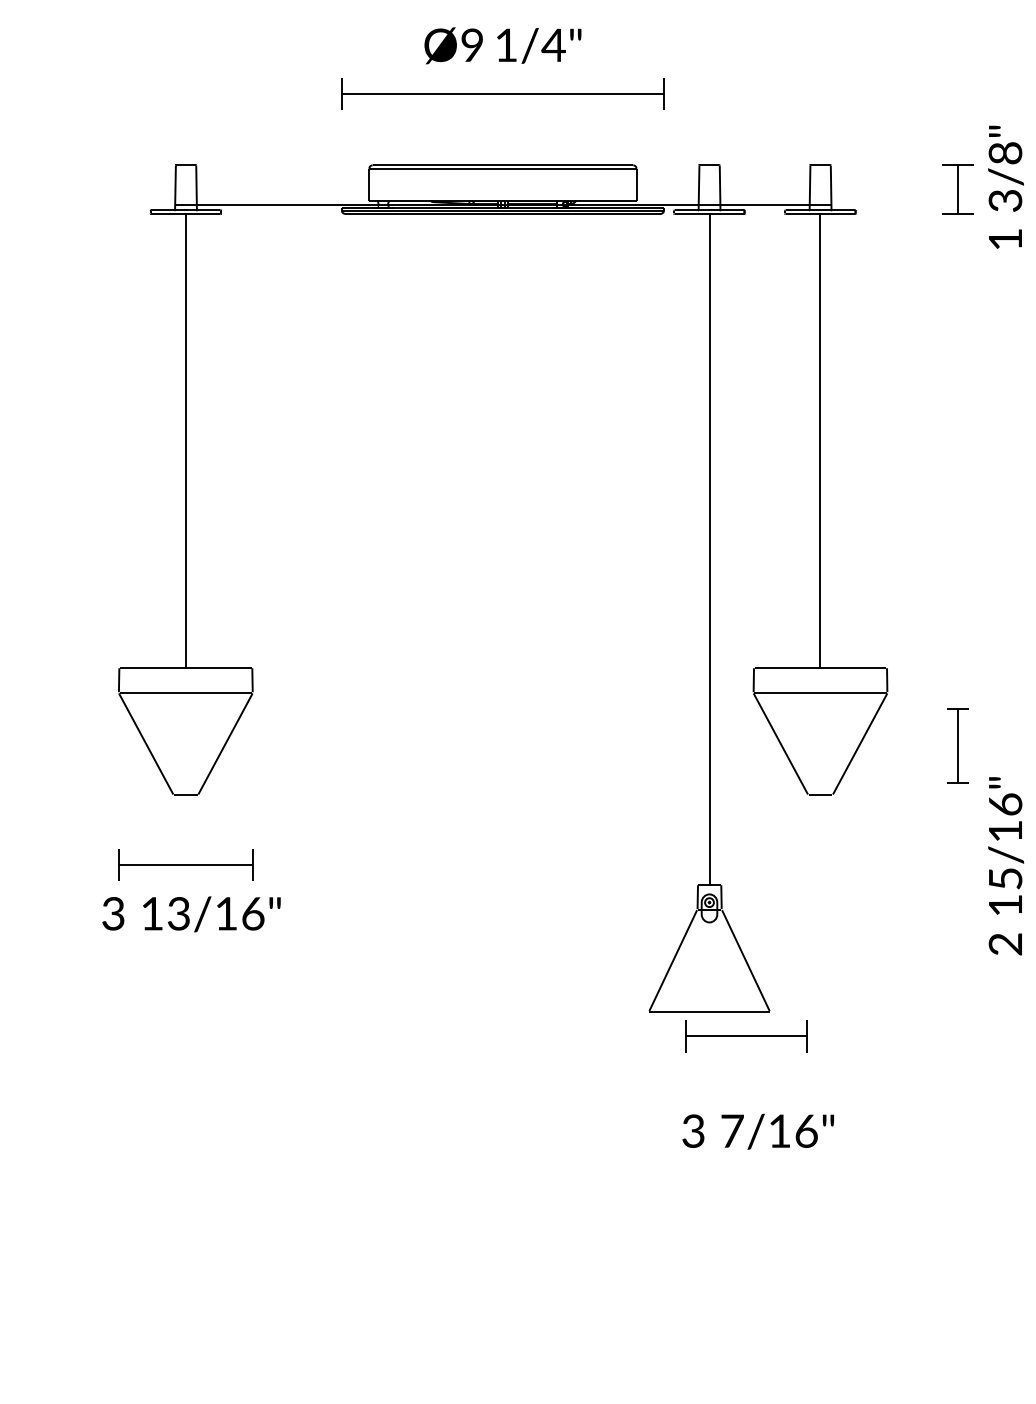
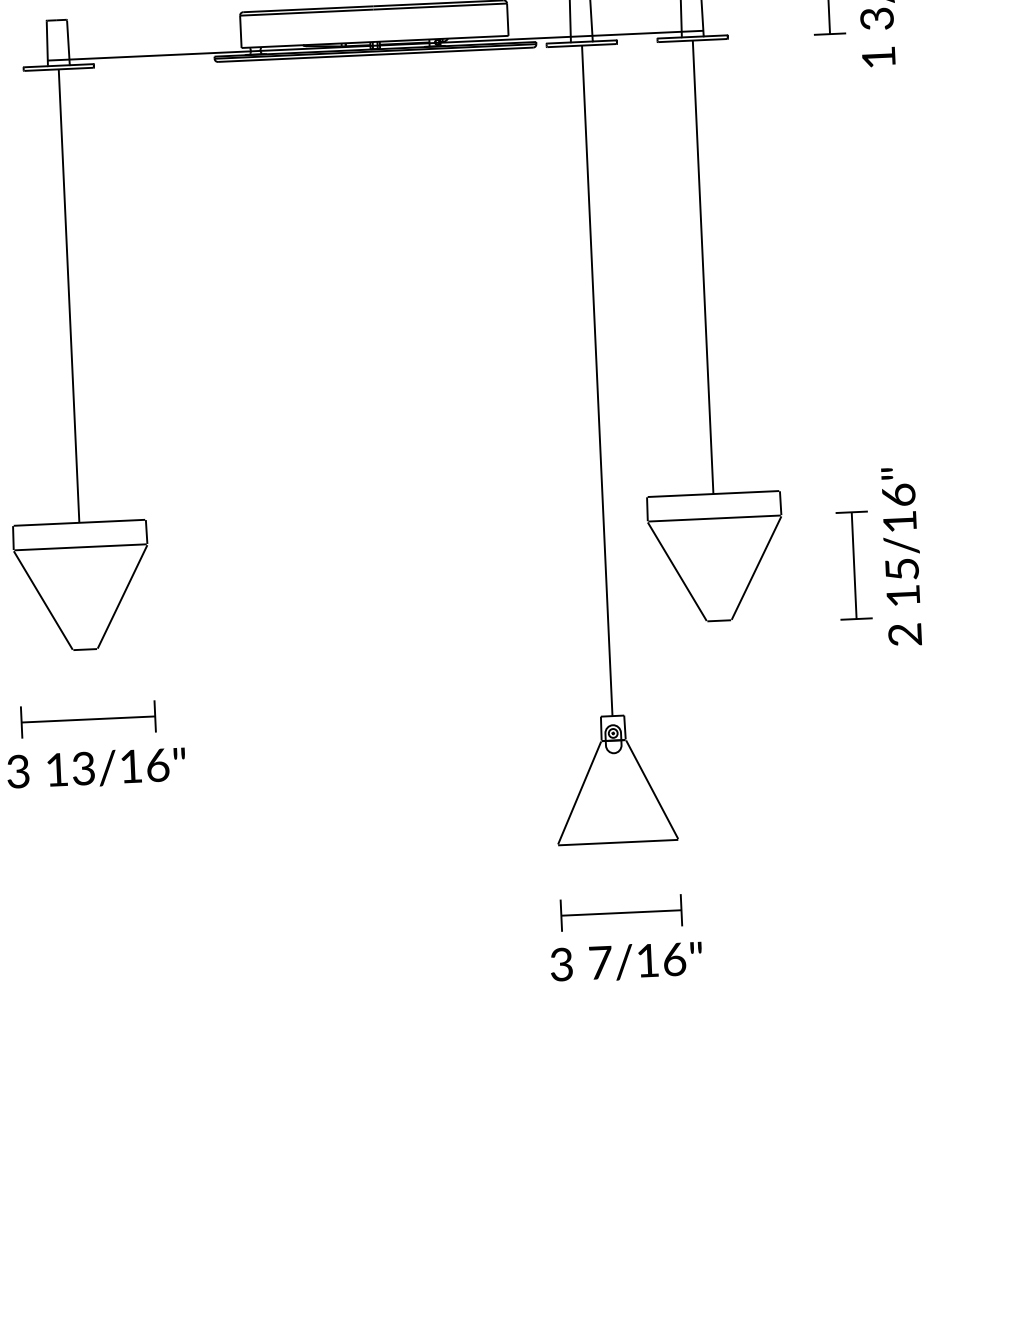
part: (957, 745) -> (853, 565), size x1.43
text: (1006, 866) -> (902, 557), moved
part: (746, 1036) -> (621, 913), moved
text: (757, 1131) -> (625, 961), moved

